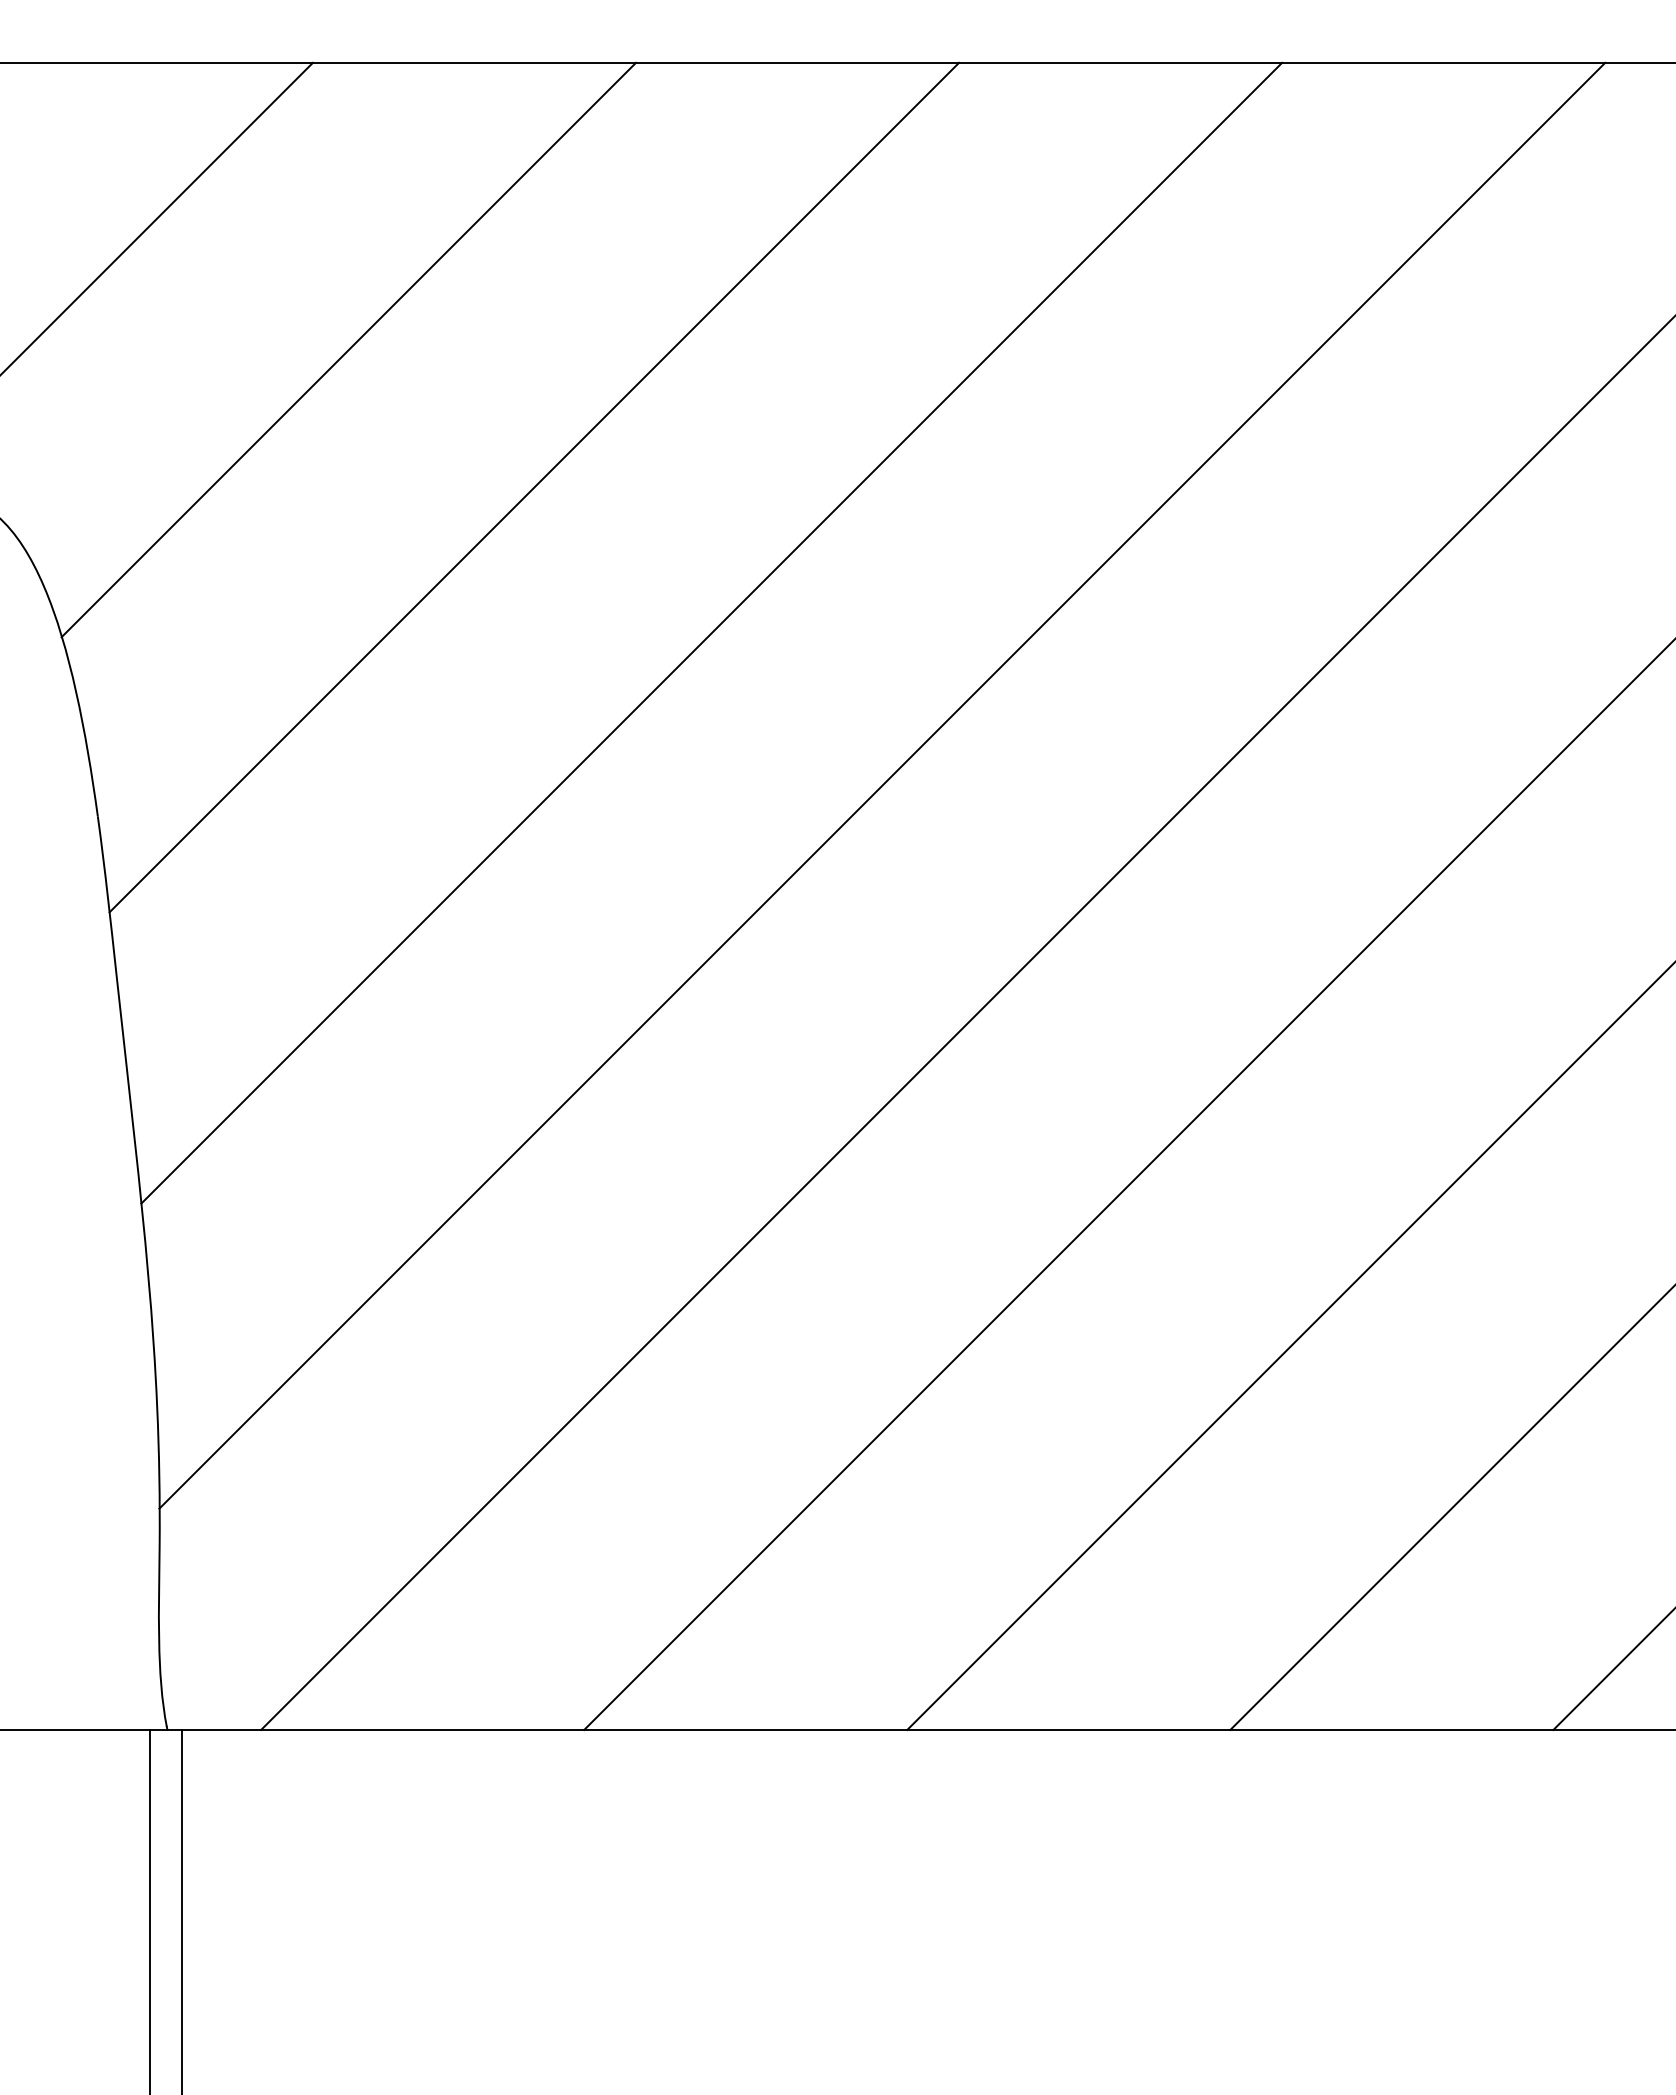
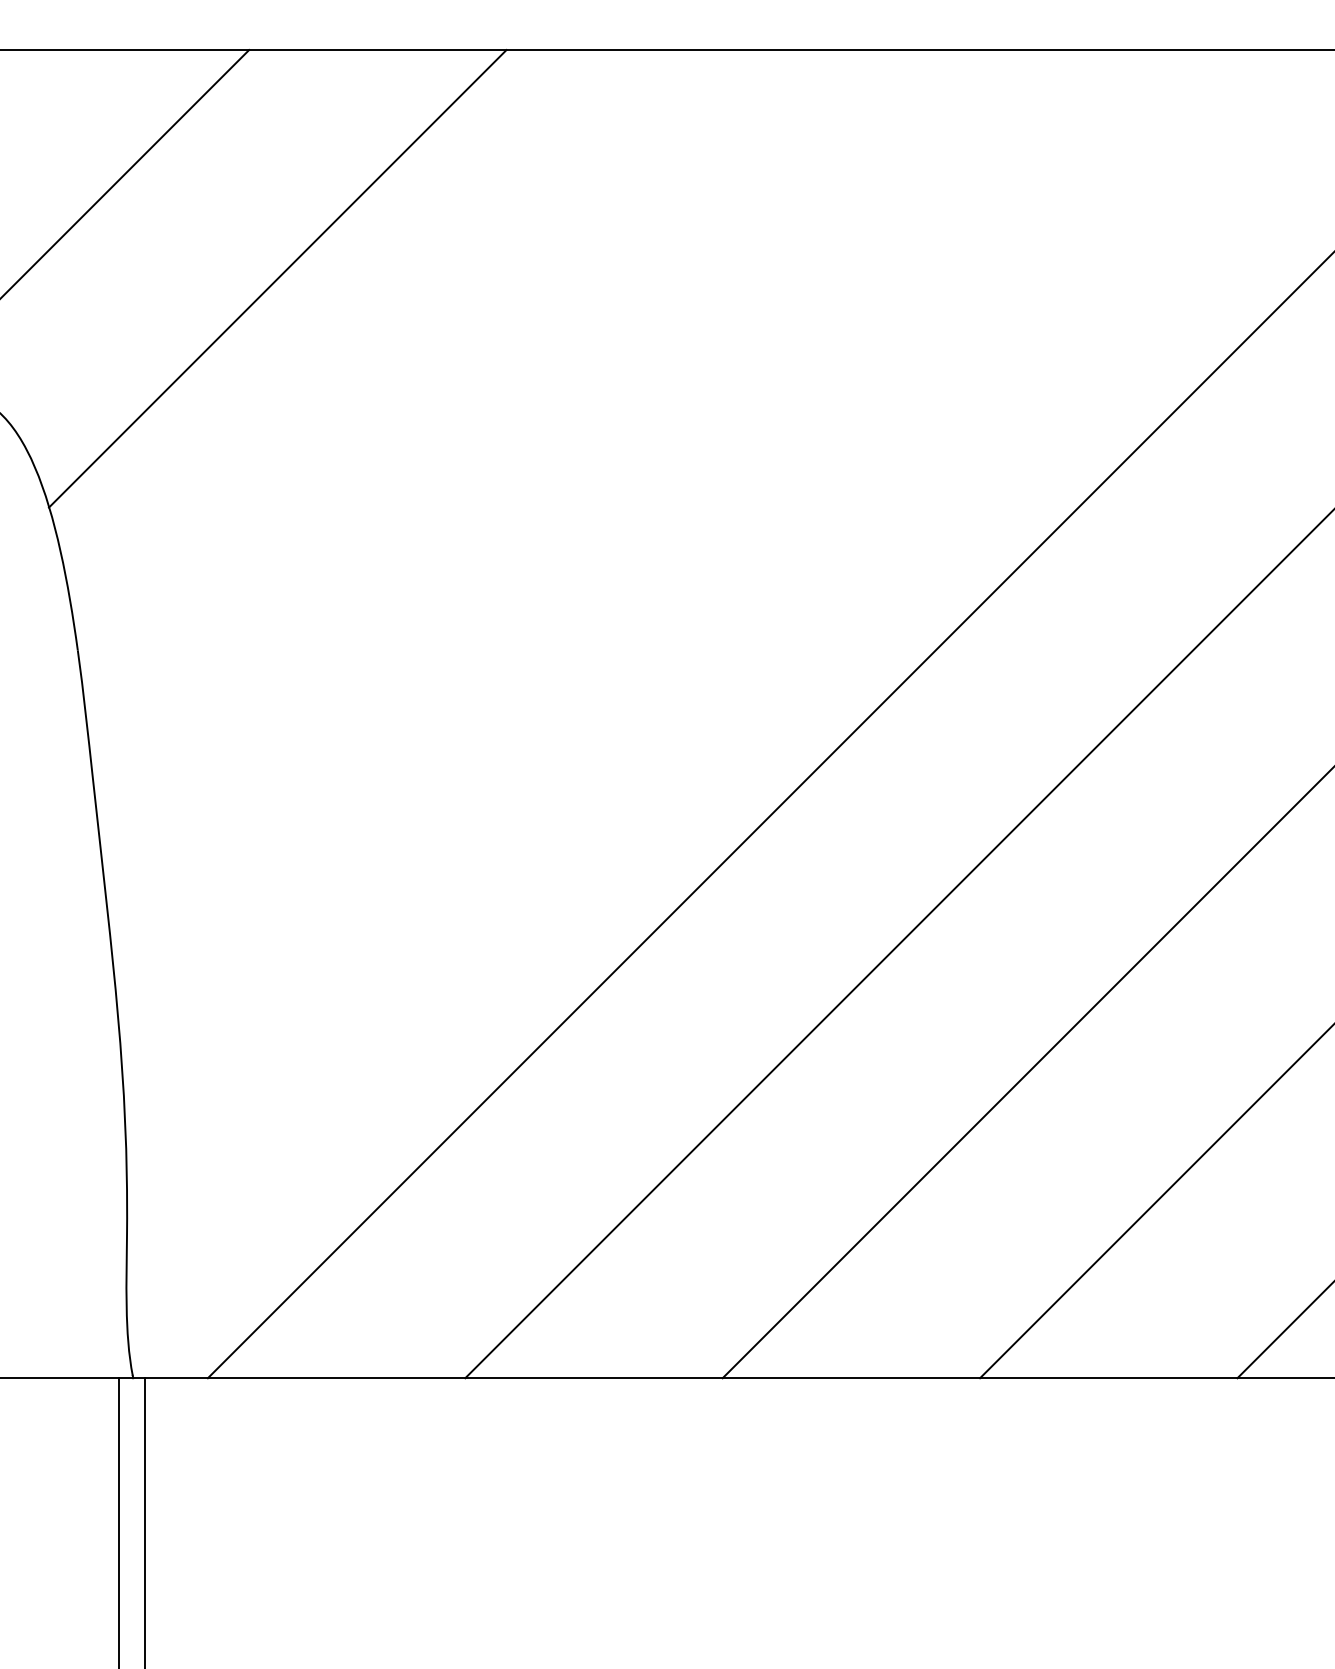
line: (534, 487) -> (425, 388), removed
line: (711, 632) -> (566, 503), removed
line: (882, 785) -> (702, 625), removed

